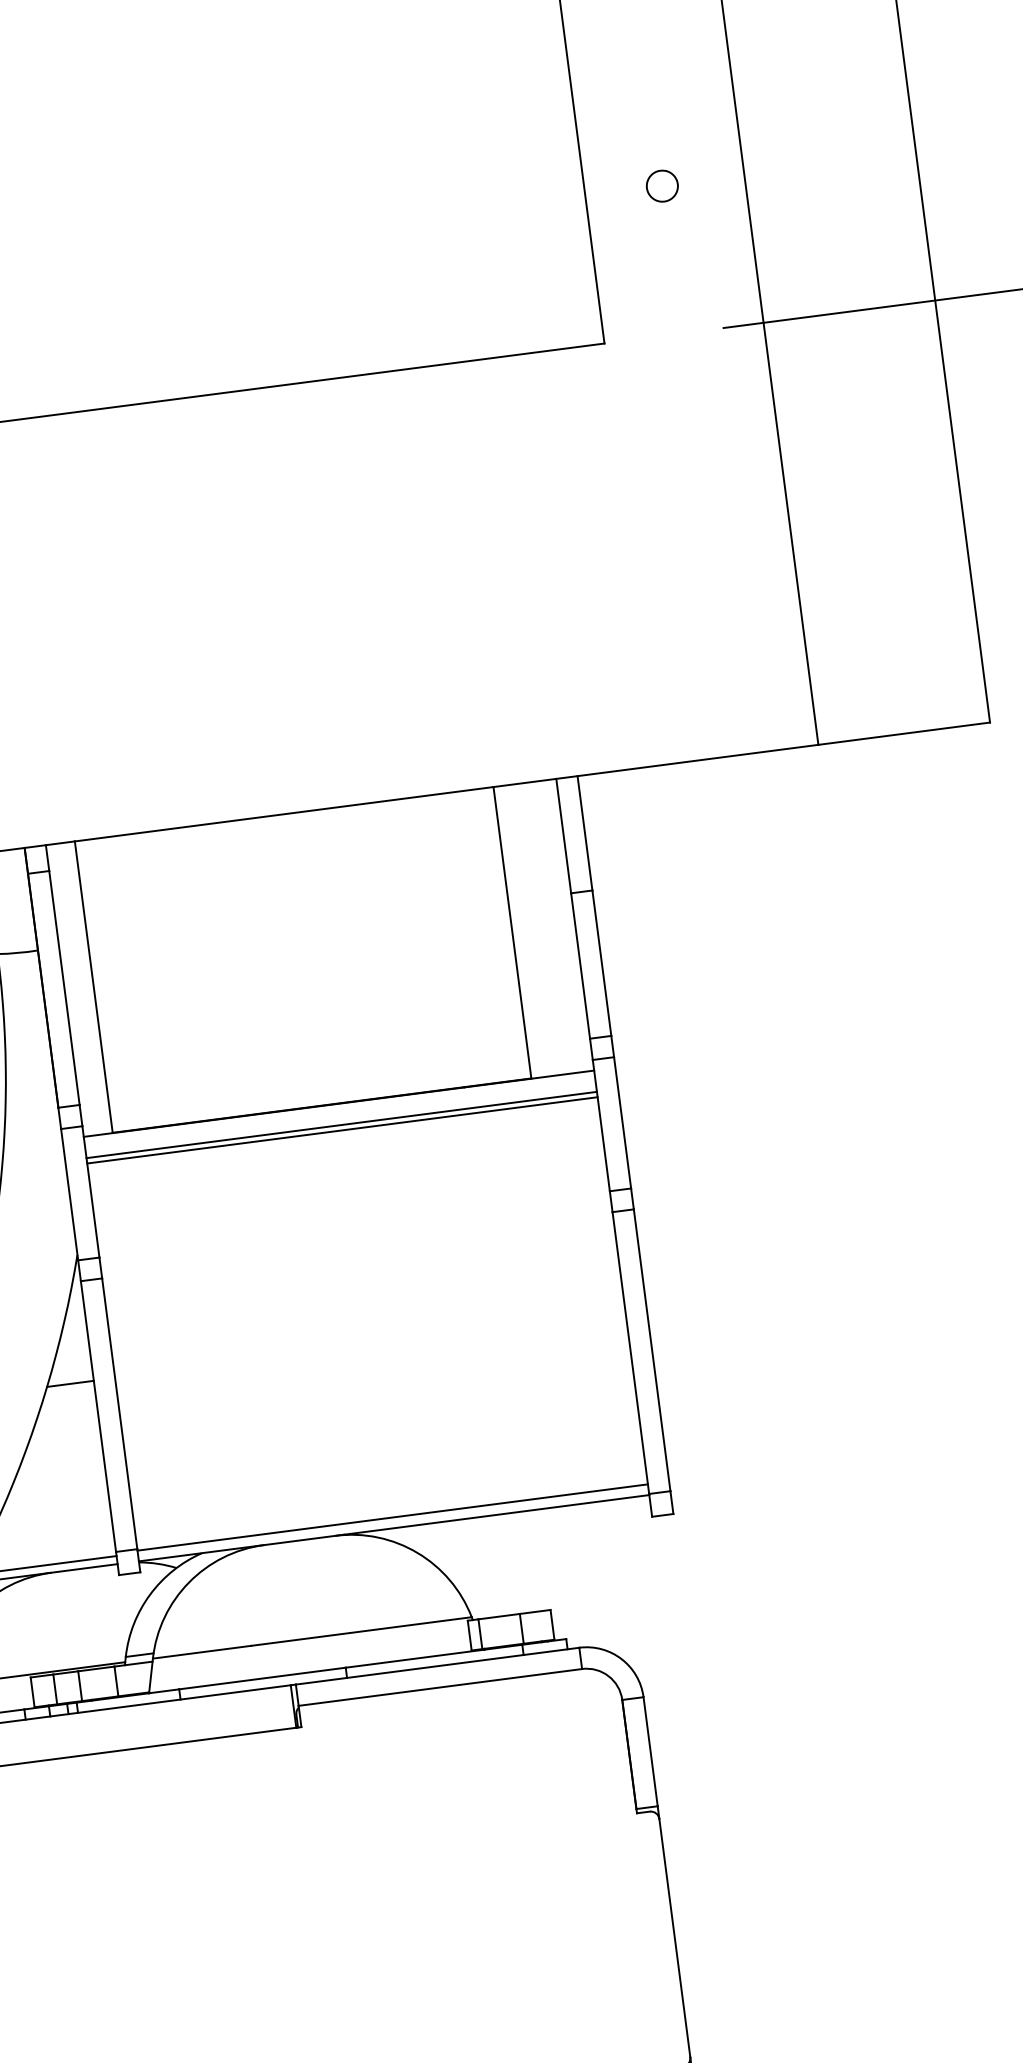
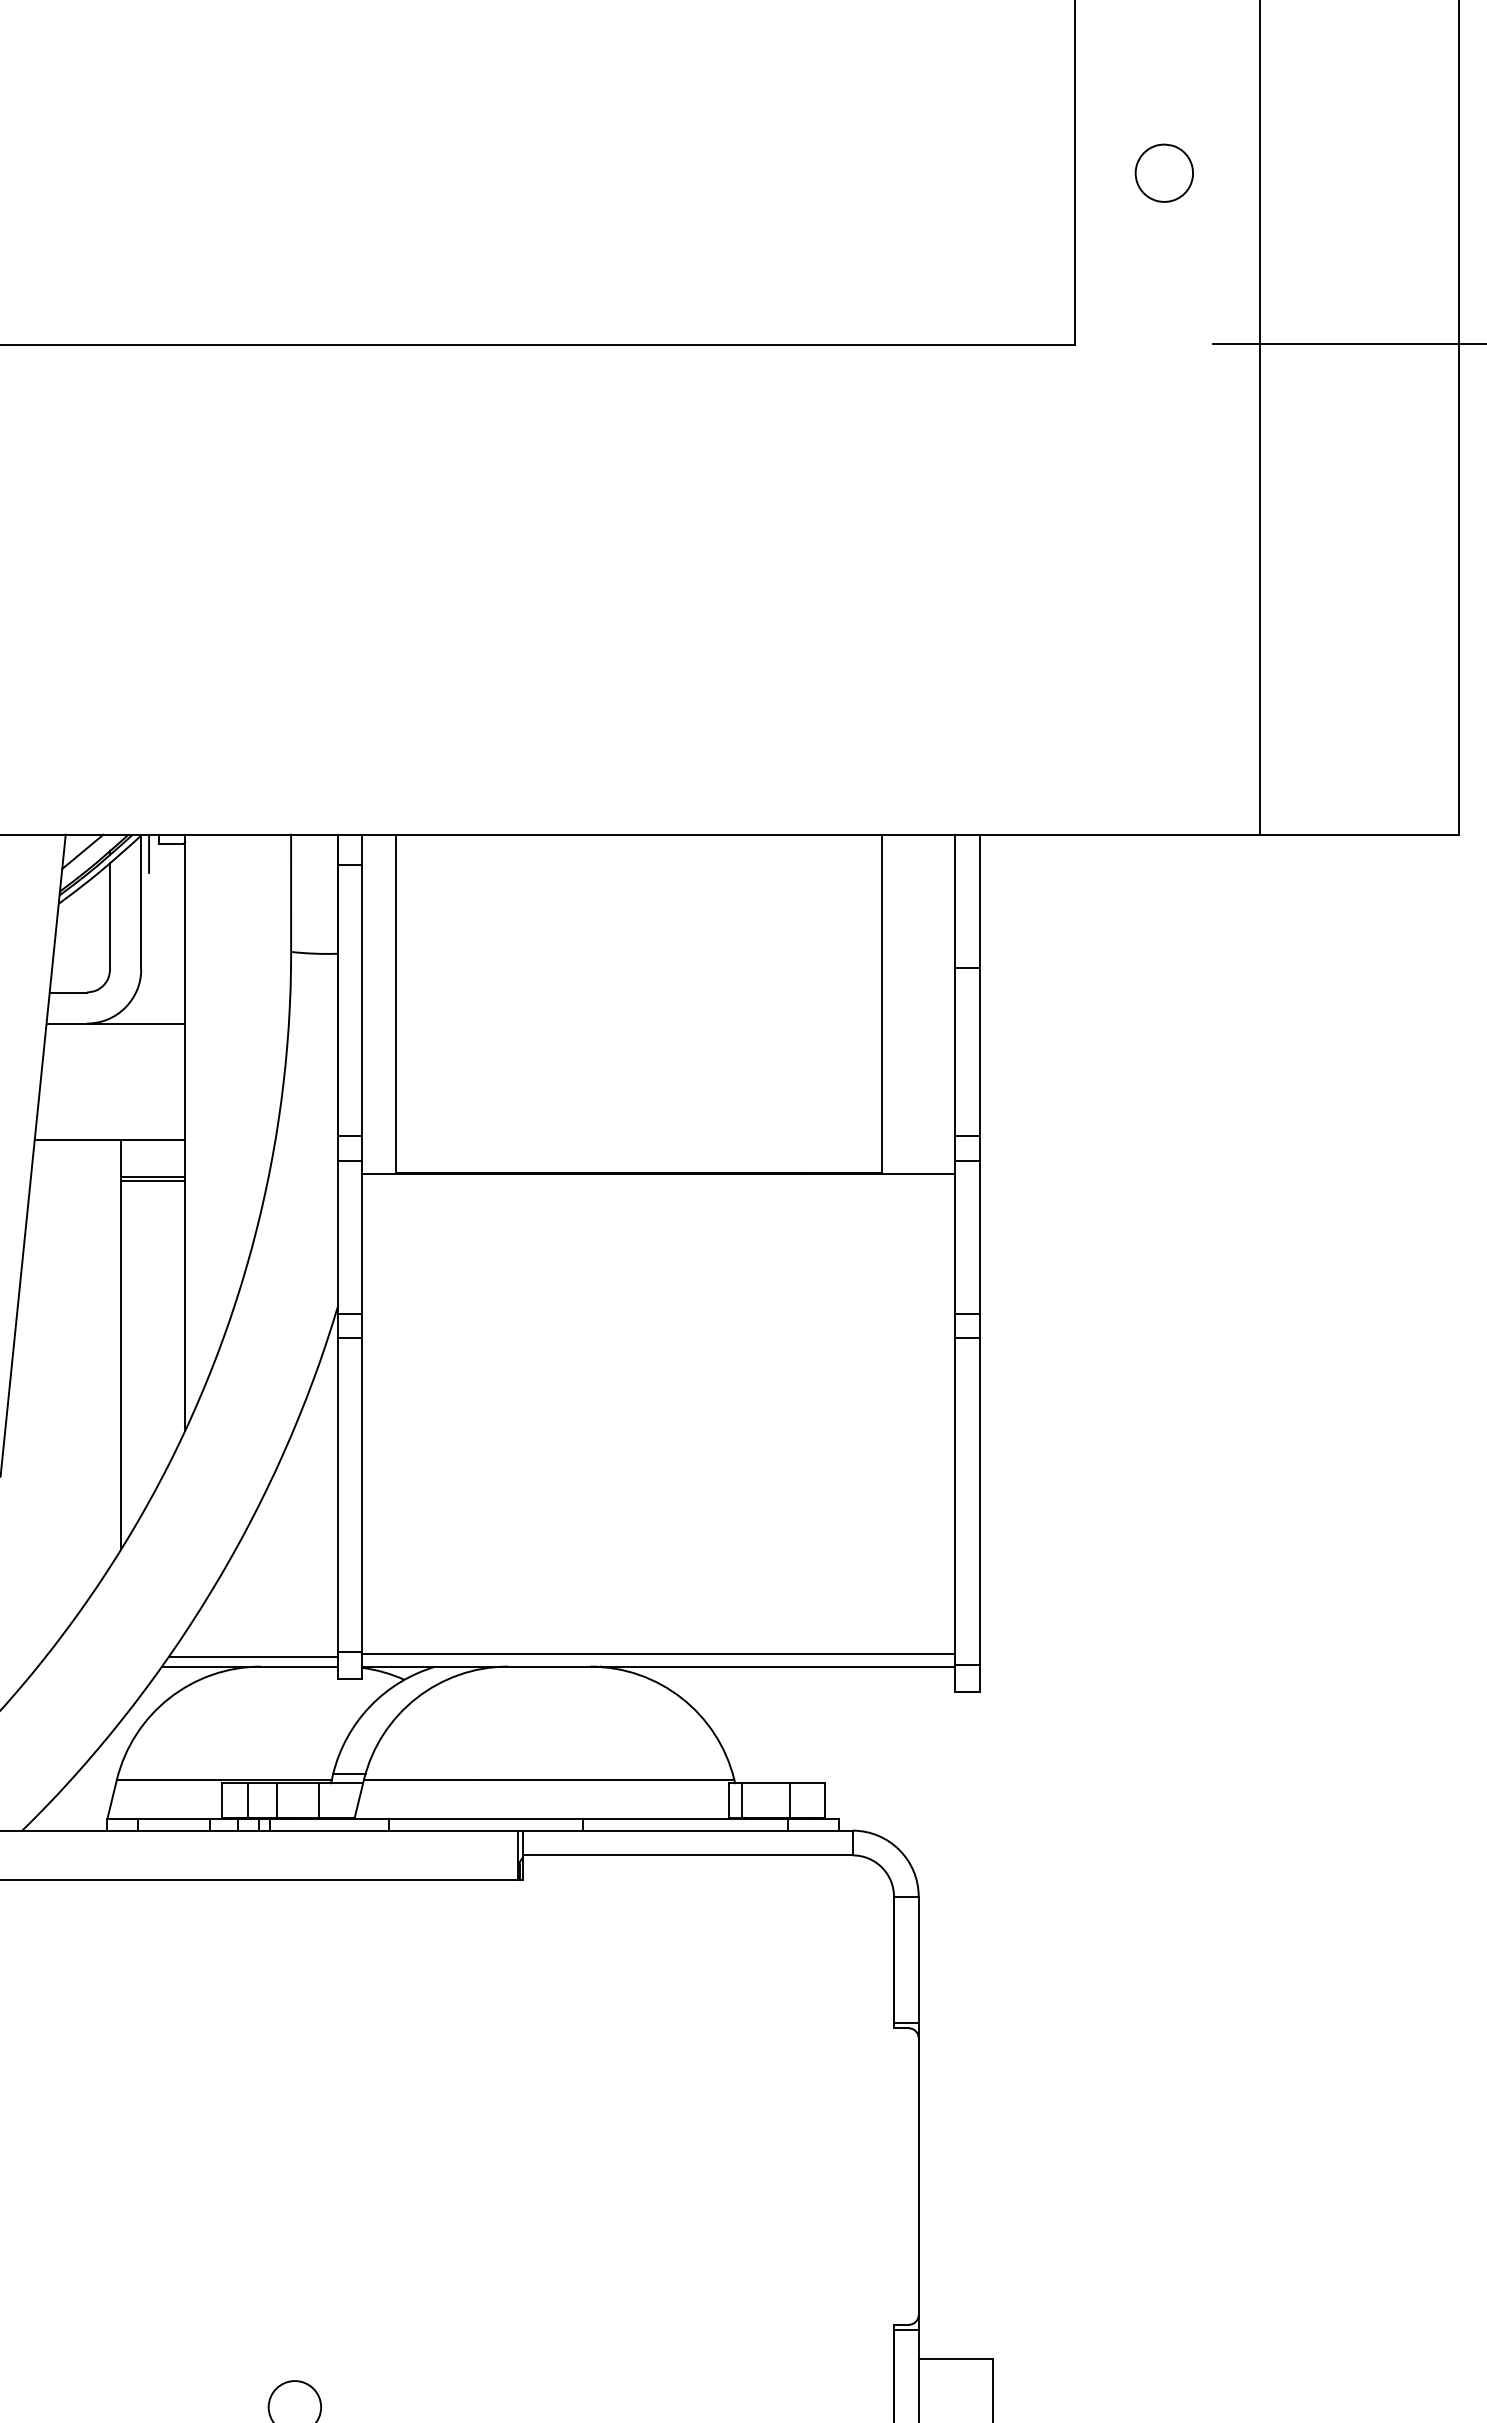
part: (662, 186) -> (1164, 173), size x1.6
line: (341, 1125) -> (658, 1198), removed
line: (342, 1130) -> (658, 1204), removed
line: (70, 1383) -> (310, 1453), removed

